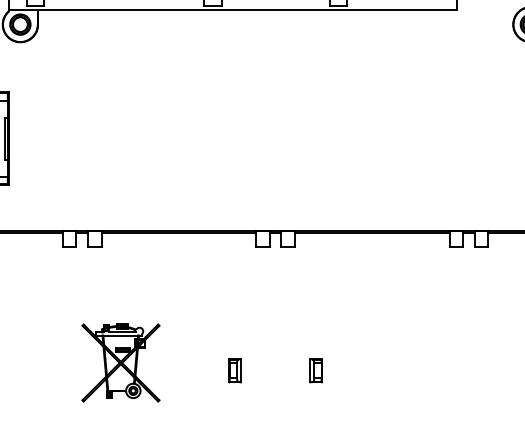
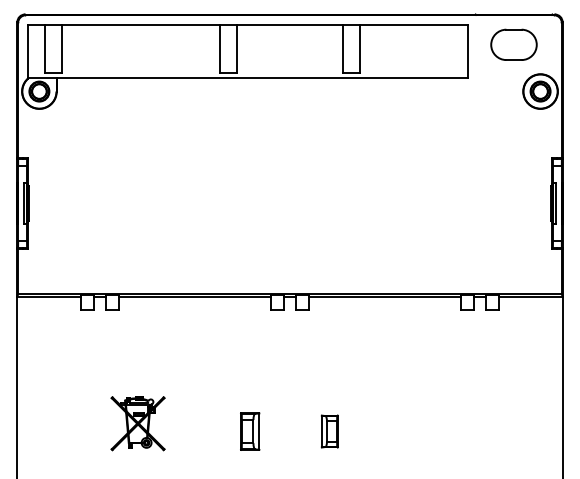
part: (120, 362) -> (137, 423), size x0.7
part: (234, 369) -> (249, 430), size x1.6
part: (315, 369) -> (329, 430), size x1.4

